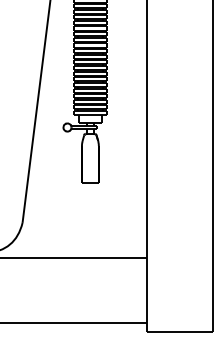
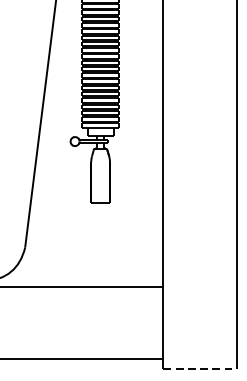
line: (179, 331) -> (199, 368), solid -> dashed

